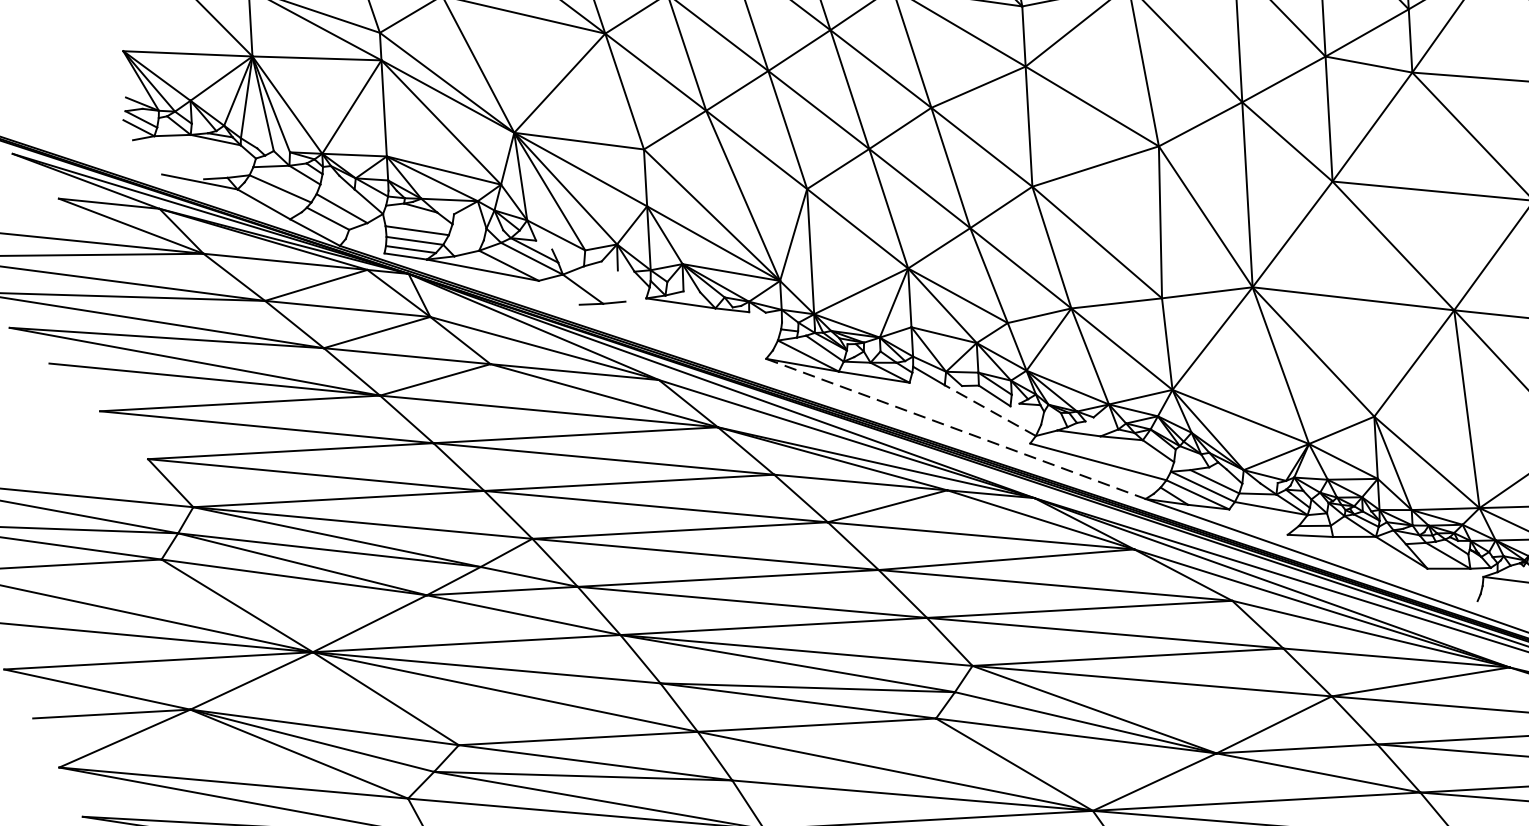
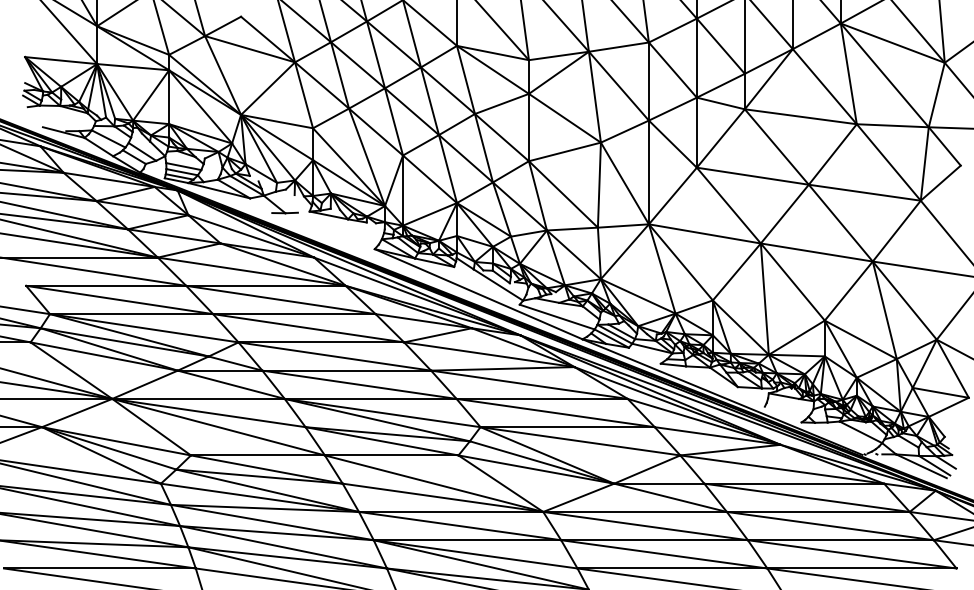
line: (990, 409) -> (498, 284), dashed -> solid
line: (957, 429) -> (479, 294), dashed -> solid

